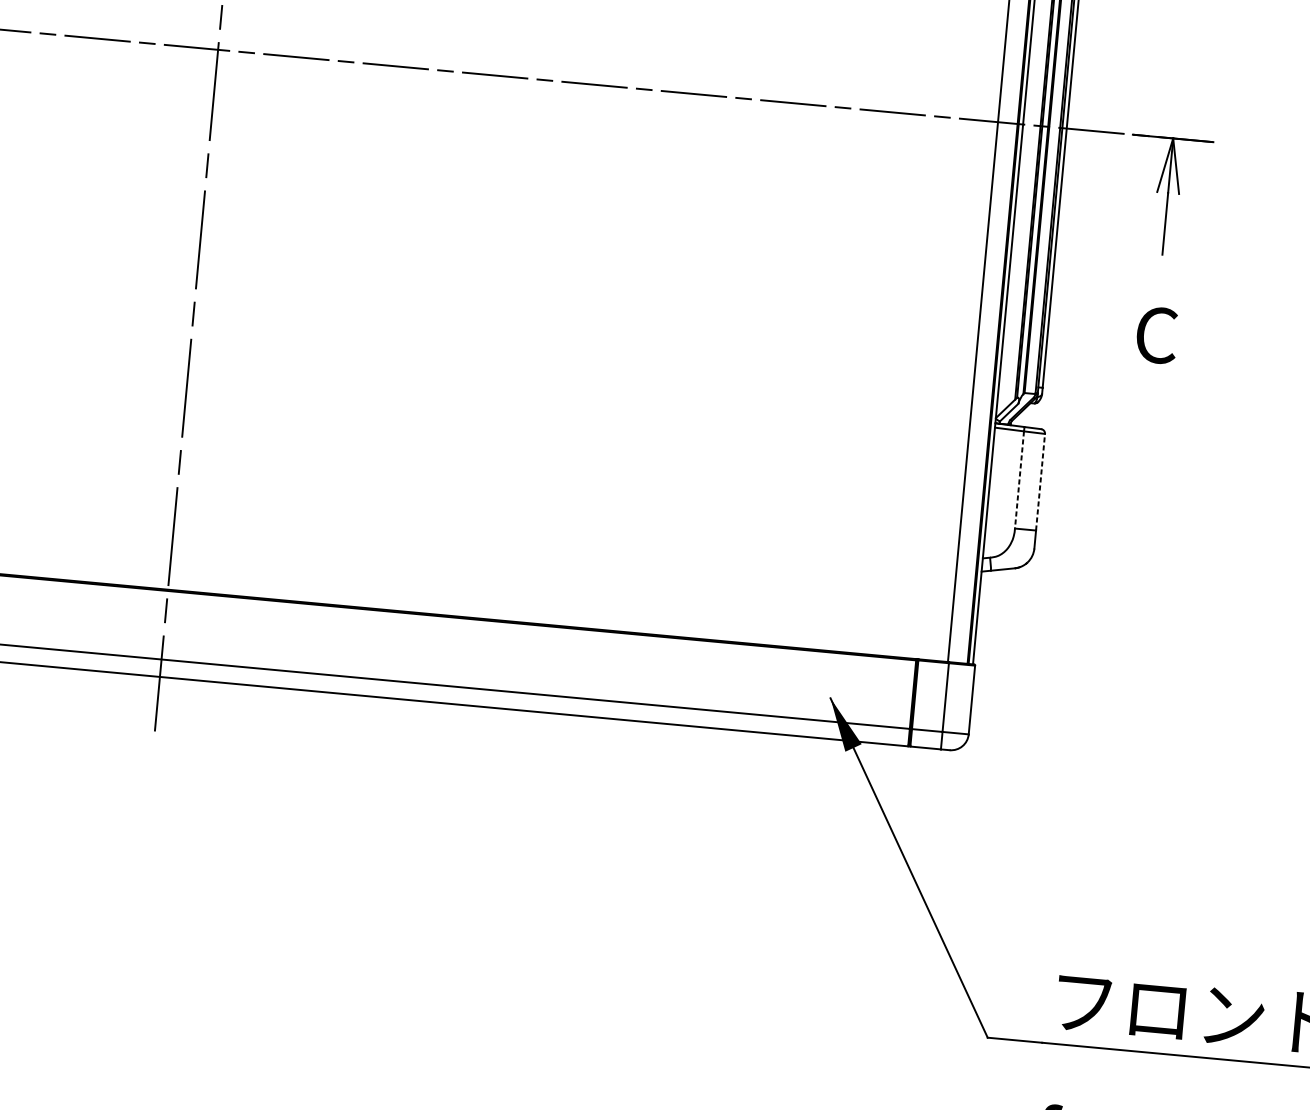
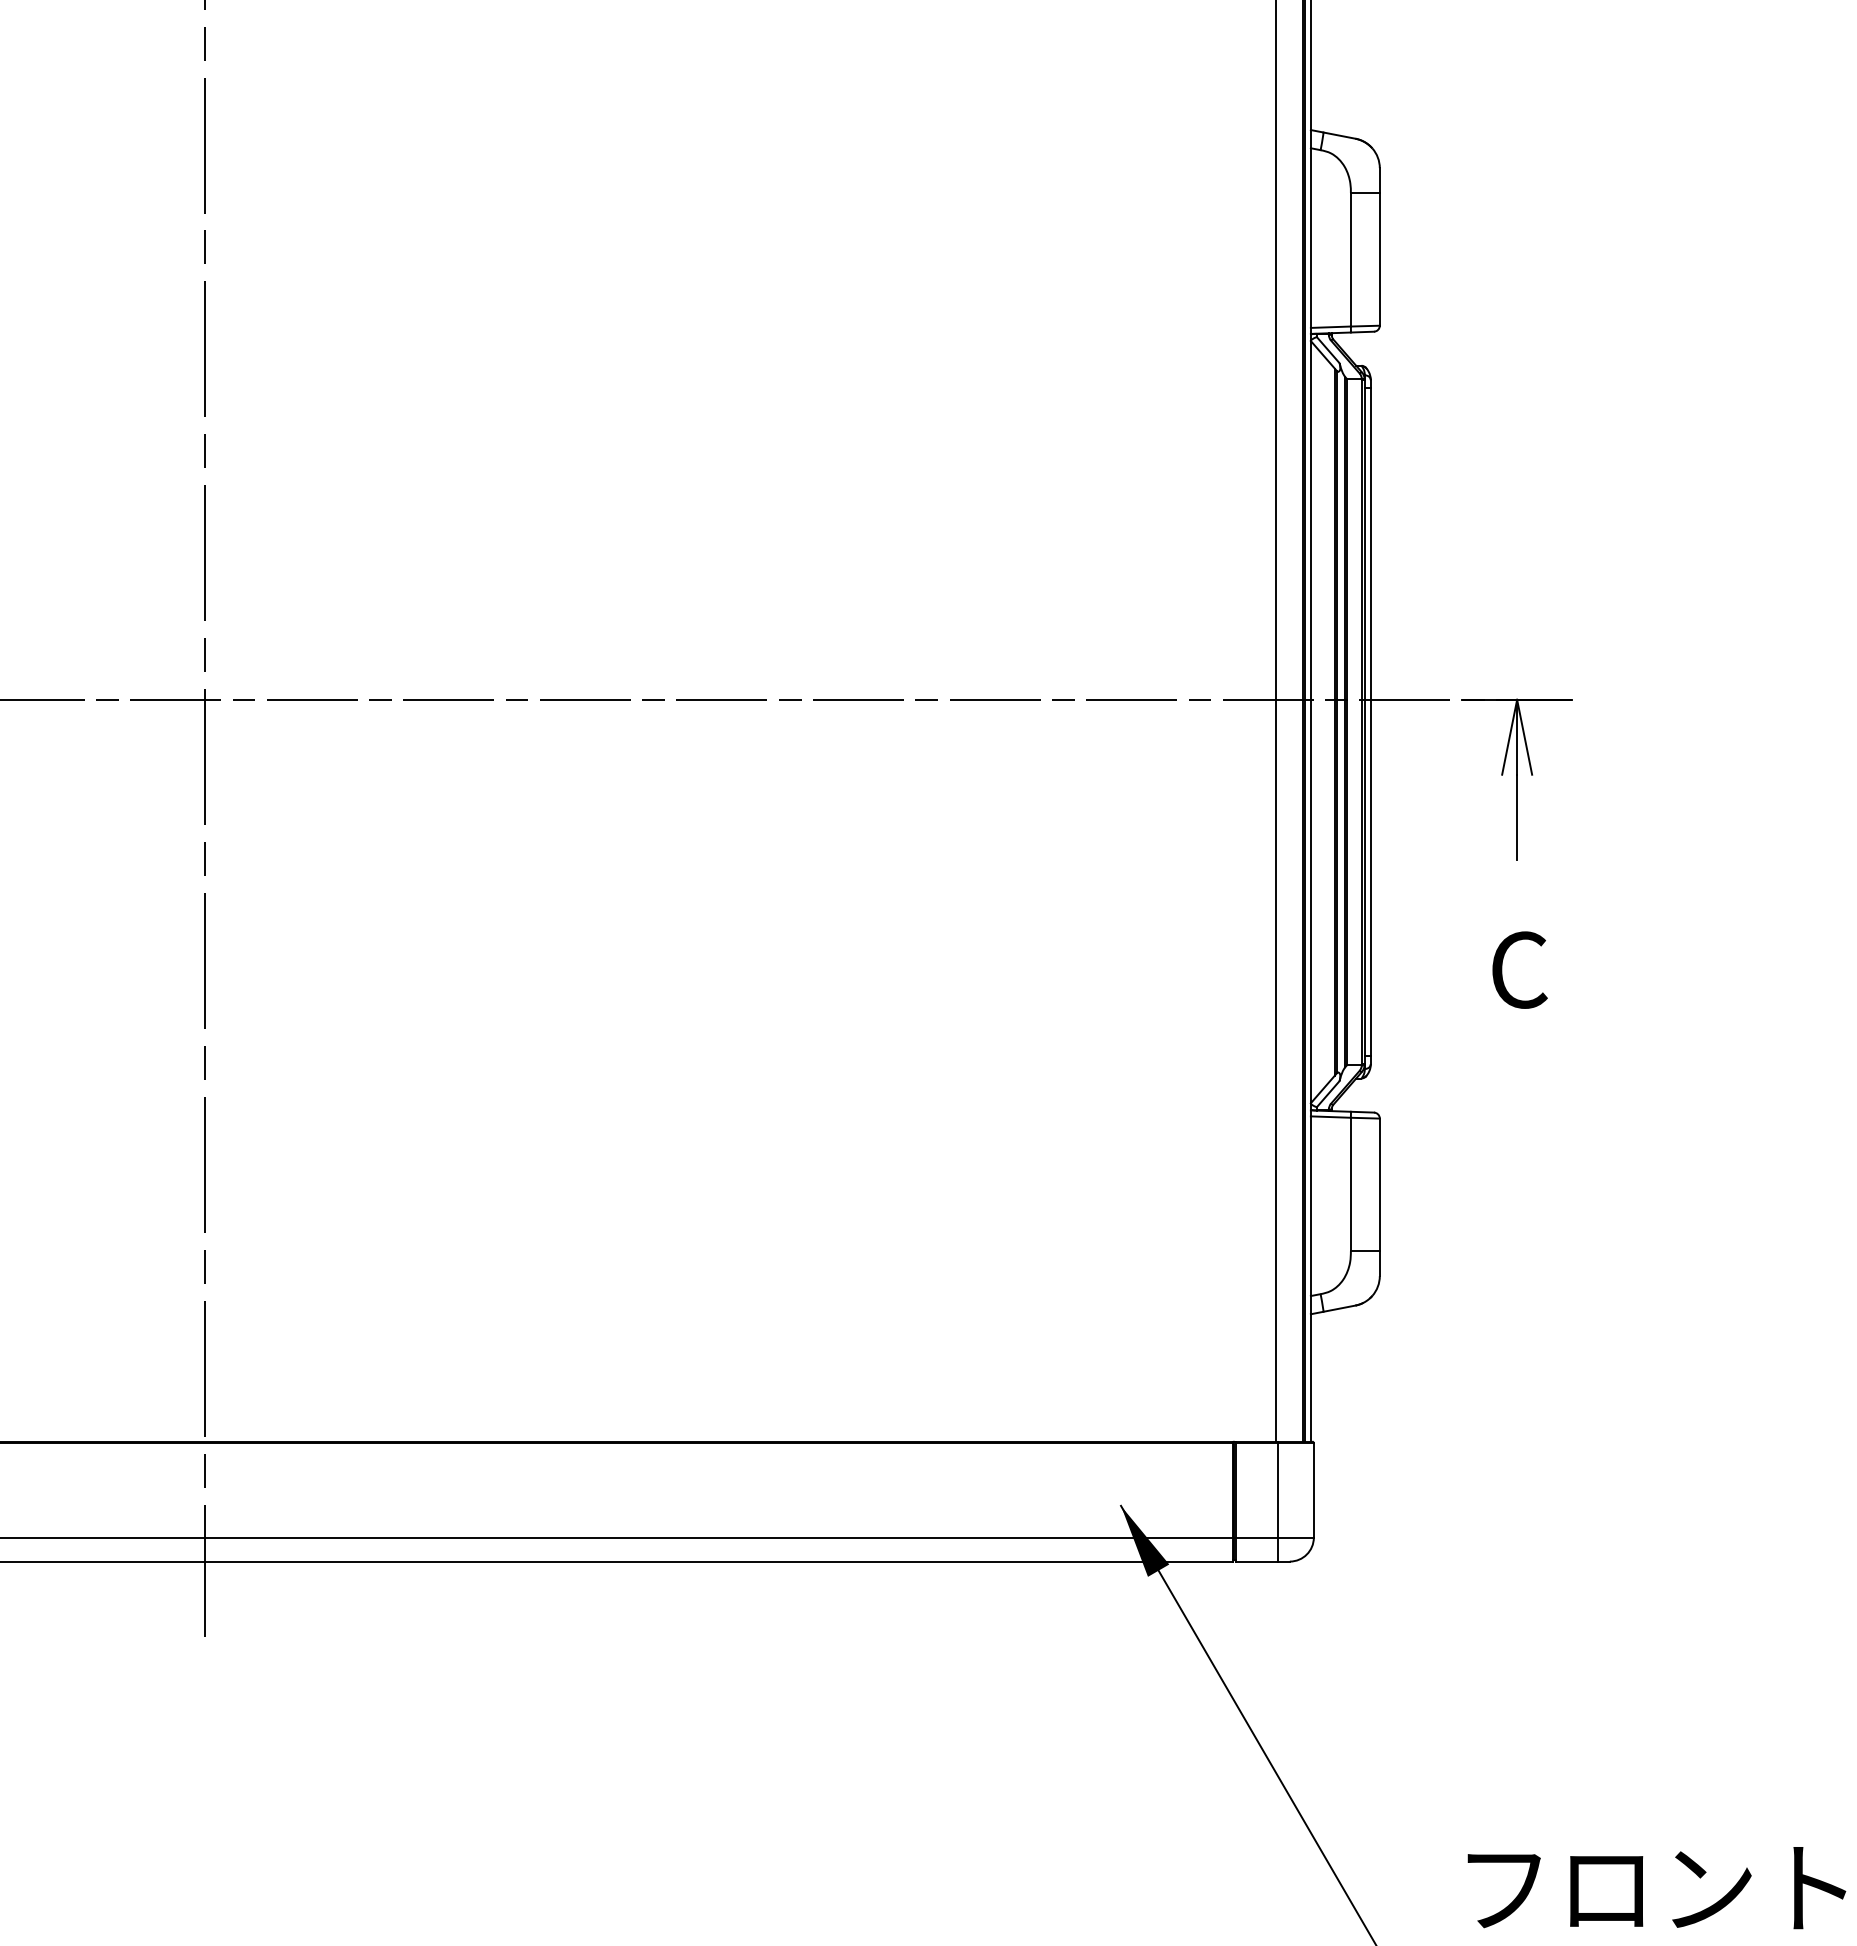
line: (1019, 479) -> (1350, 1184), dashed -> solid
line: (1040, 481) -> (1379, 1184), dashed -> solid

